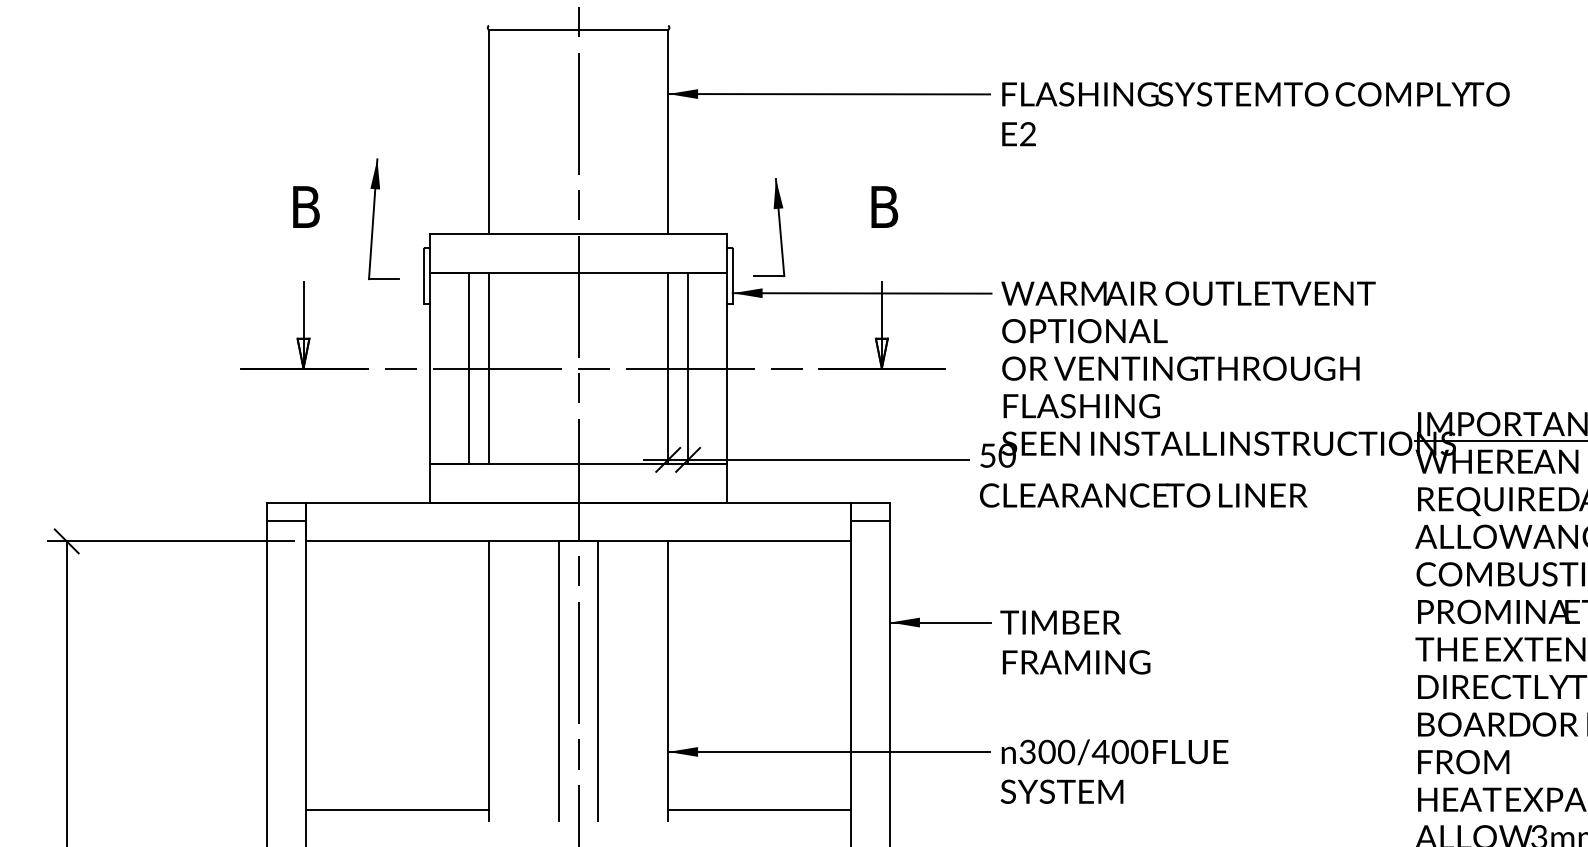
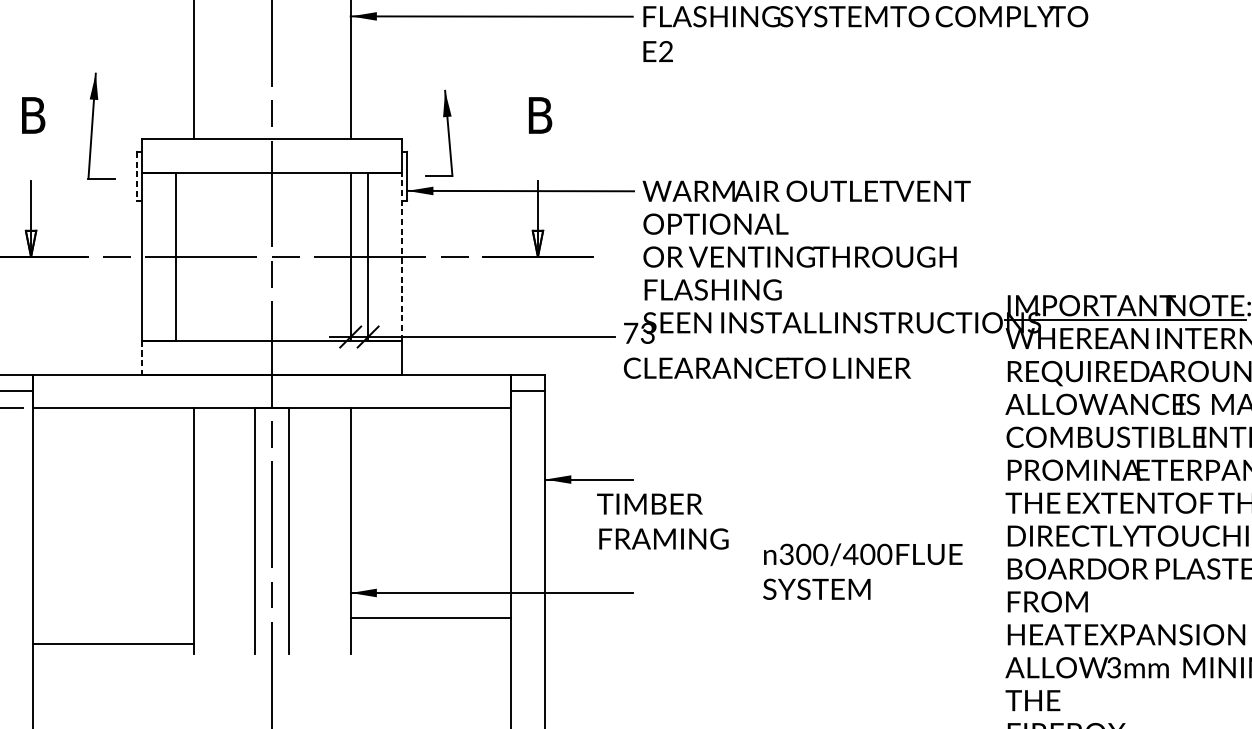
line: (424, 276) -> (137, 176), solid -> dashed
line: (488, 368) -> (193, 256), removed
line: (726, 368) -> (401, 256), solid -> dashed
text: (997, 455) -> (639, 333), 50 -> 73
line: (430, 483) -> (142, 357), solid -> dashed
text: (1075, 642) -> (662, 521), moved
text: (1114, 771) -> (862, 571), moved
line: (759, 810) -> (430, 617), moved

